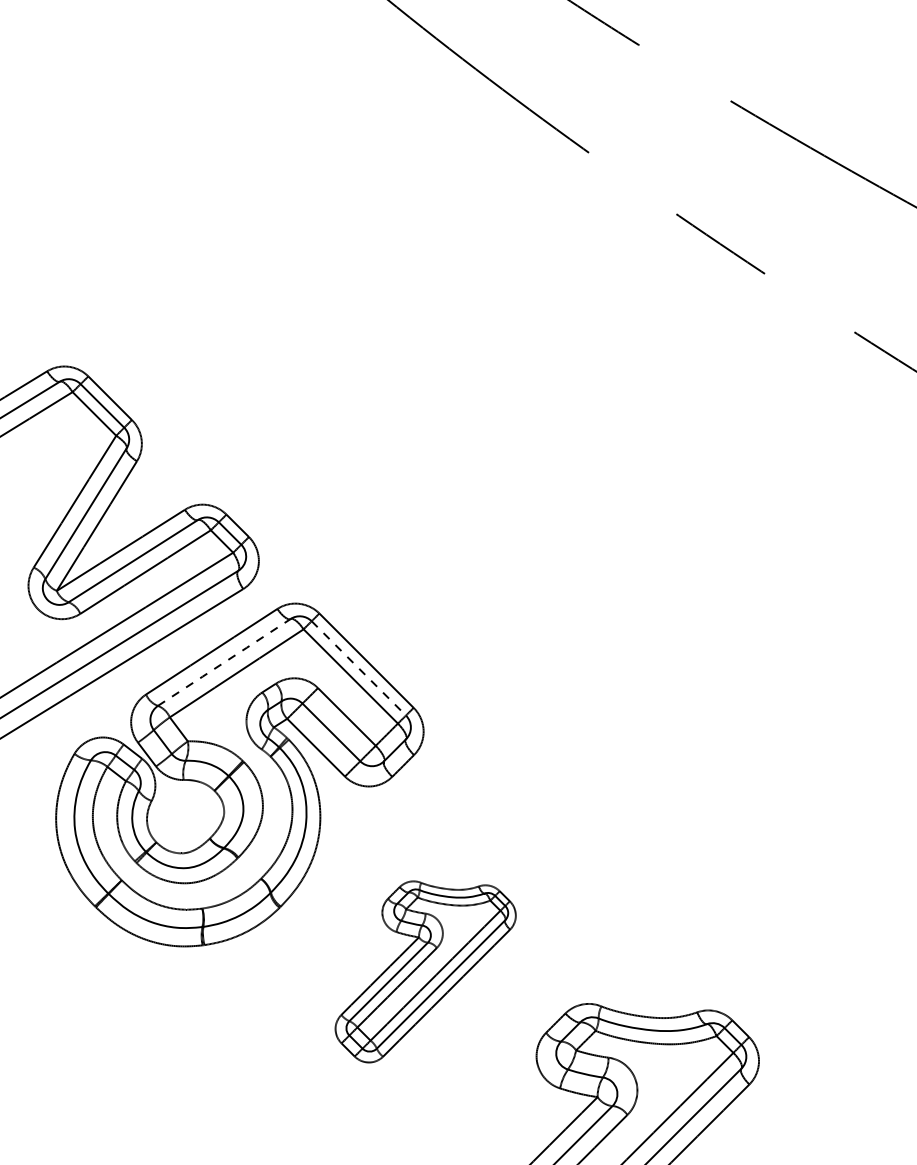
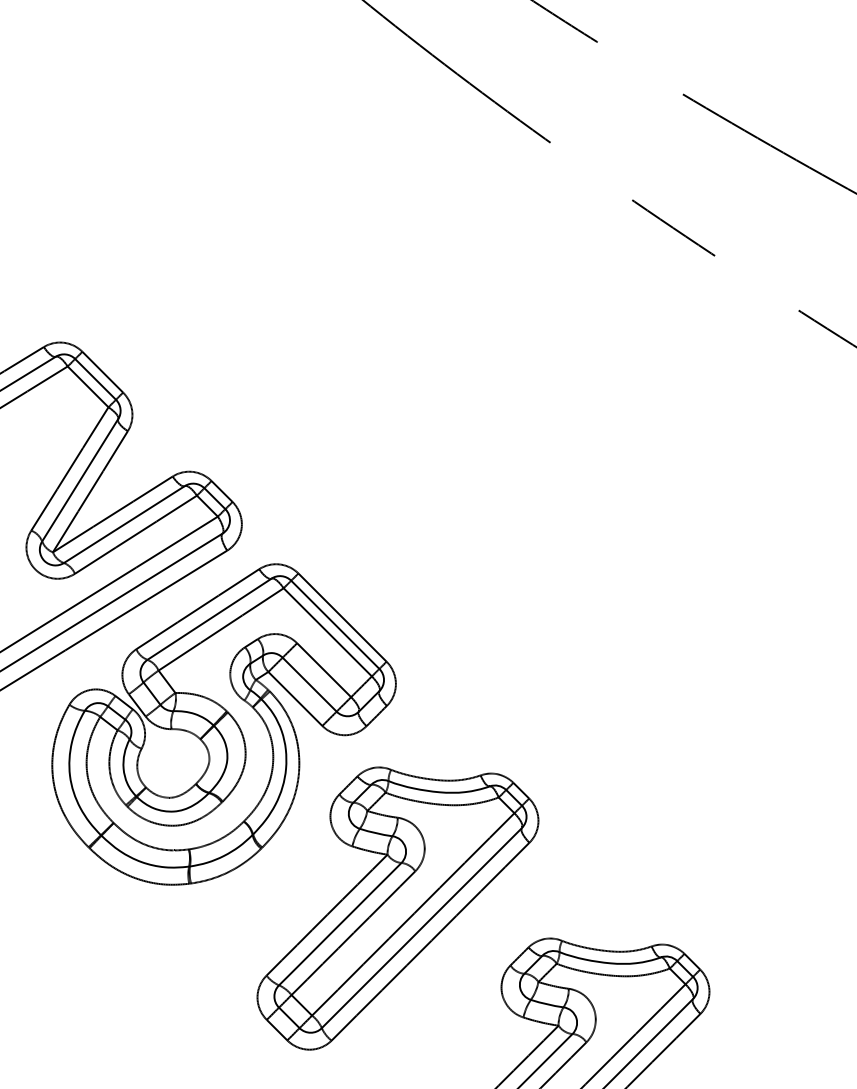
line: (224, 662) -> (209, 619), dashed -> solid
line: (358, 668) -> (334, 624), dashed -> solid
part: (425, 971) -> (397, 908), size x1.67

